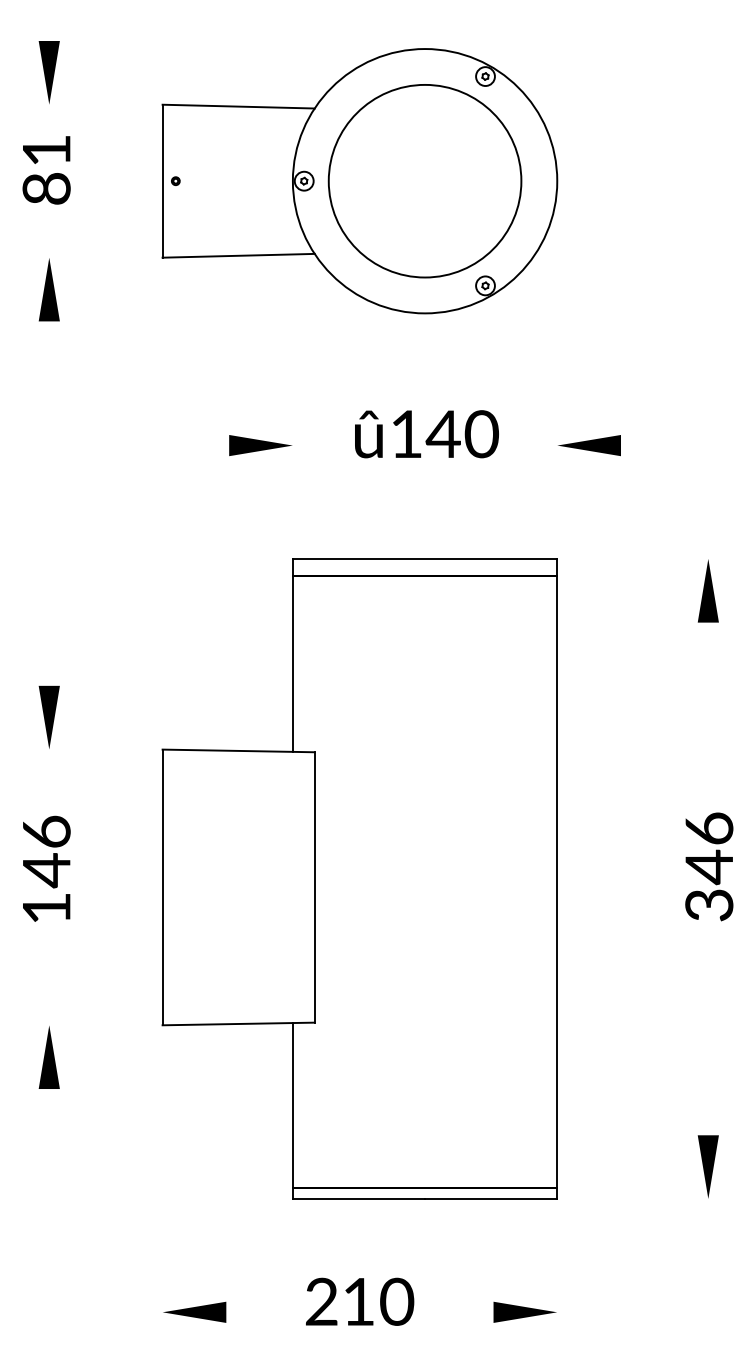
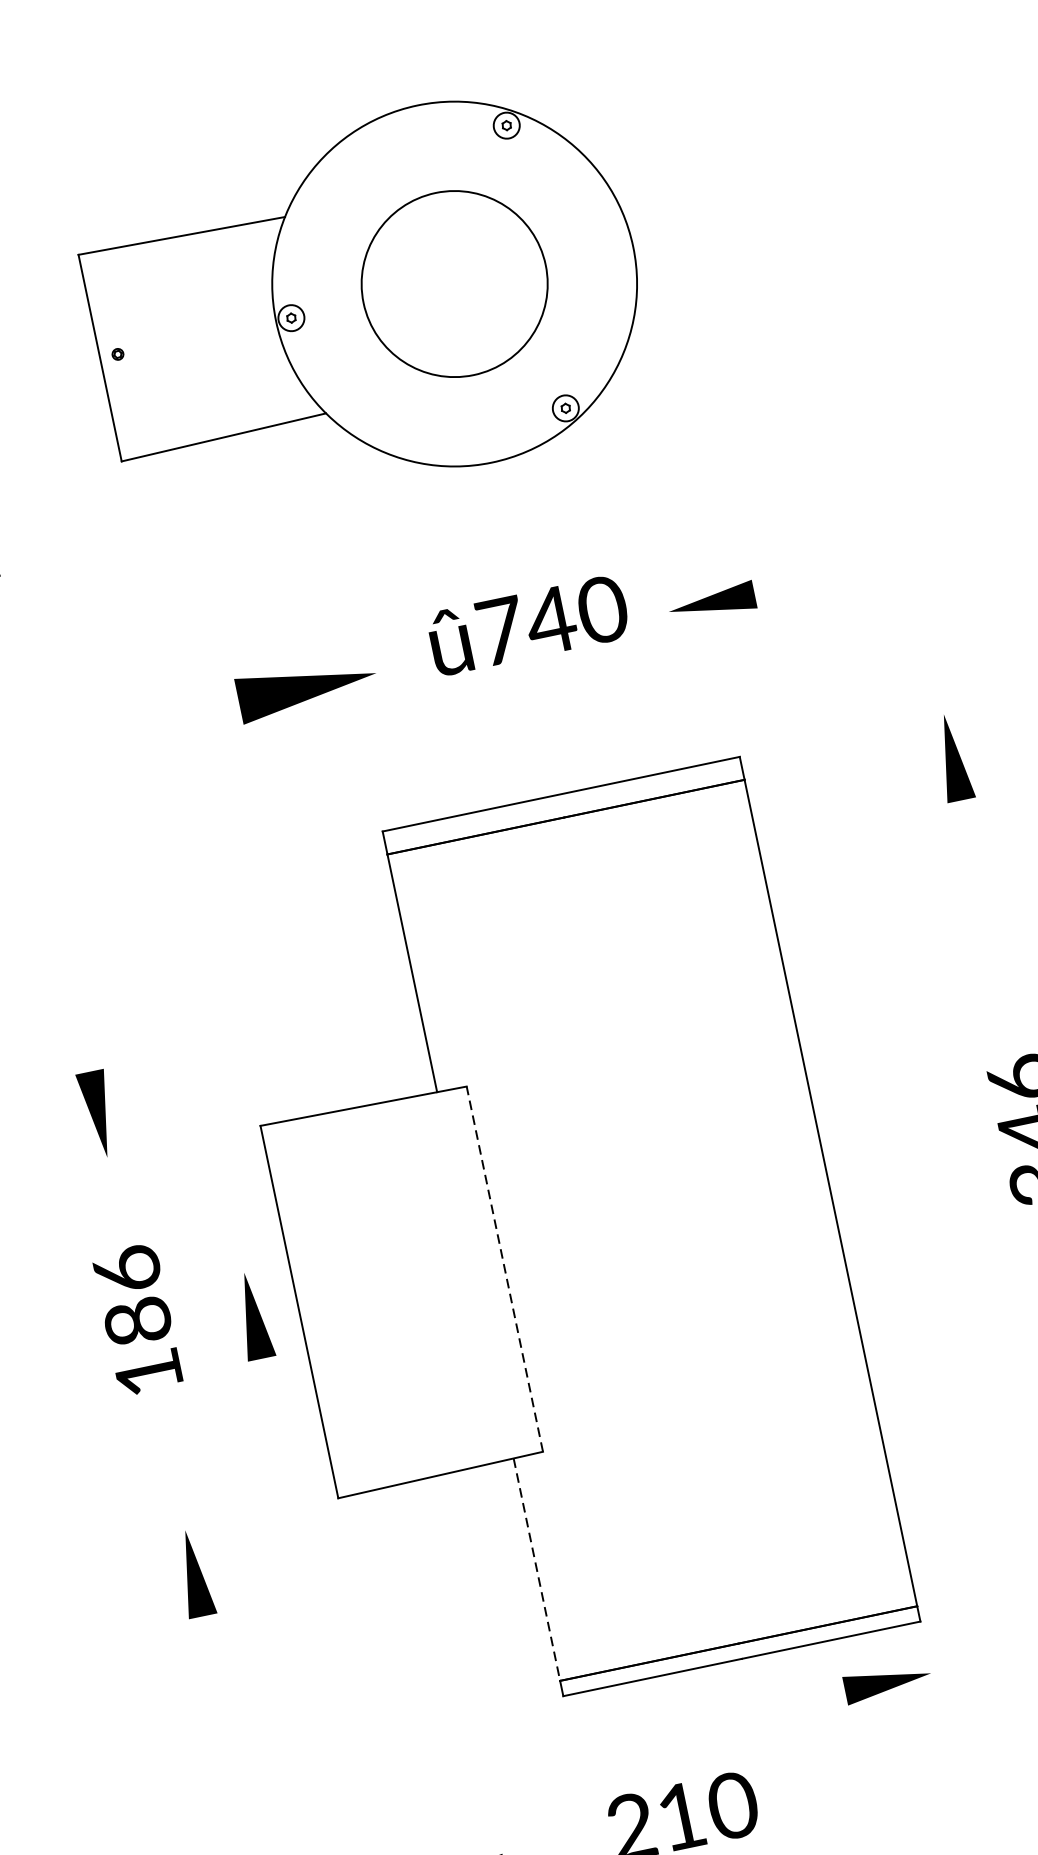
circle: (424, 180) -> (453, 283), size x0.7
text: (407, 433) -> (502, 629), 1 -> 7
part: (260, 445) -> (306, 687), size x1.6
part: (589, 445) -> (712, 602), moved
text: (46, 870) -> (137, 1321), 146 -> 186
part: (128, 883) -> (252, 1316), added
line: (314, 886) -> (504, 1267), solid -> dashed
line: (292, 1105) -> (536, 1569), solid -> dashed
part: (524, 1312) -> (887, 1682), moved

